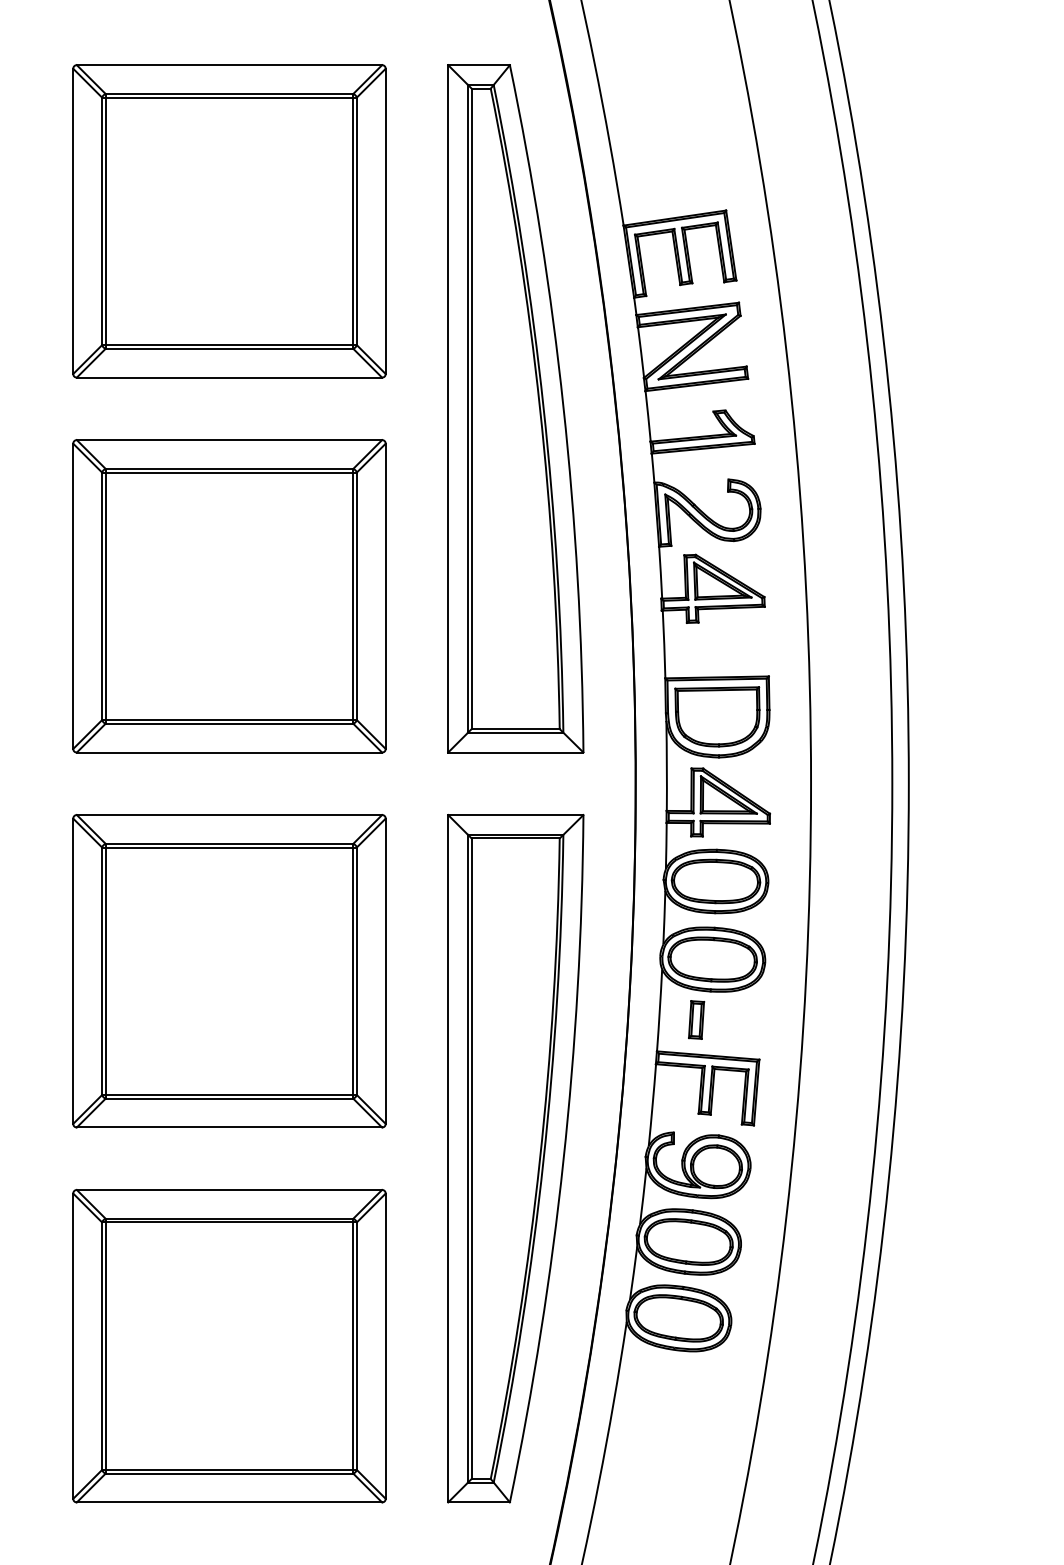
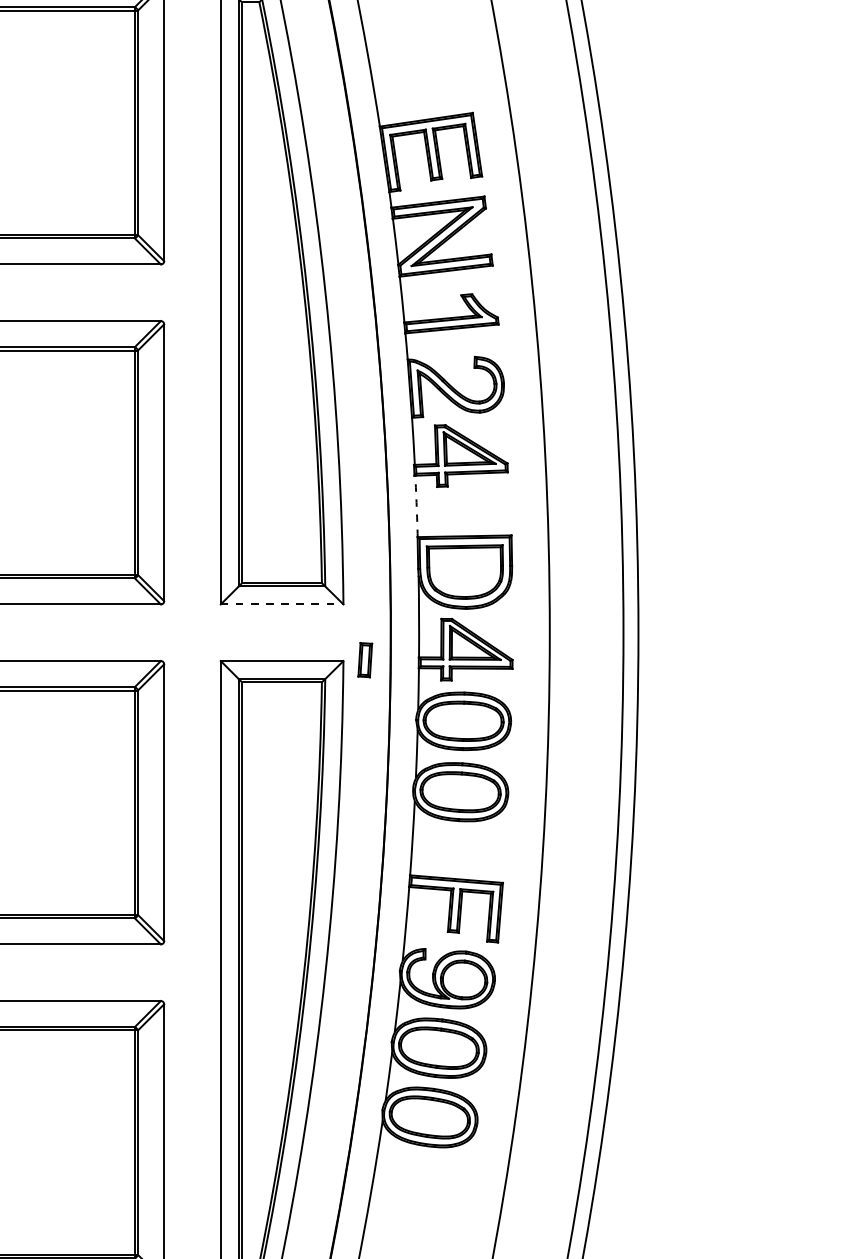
arc: (664, 644) -> (416, 506), solid -> dashed
line: (515, 752) -> (281, 604), solid -> dashed
part: (696, 1019) -> (365, 659), moved

